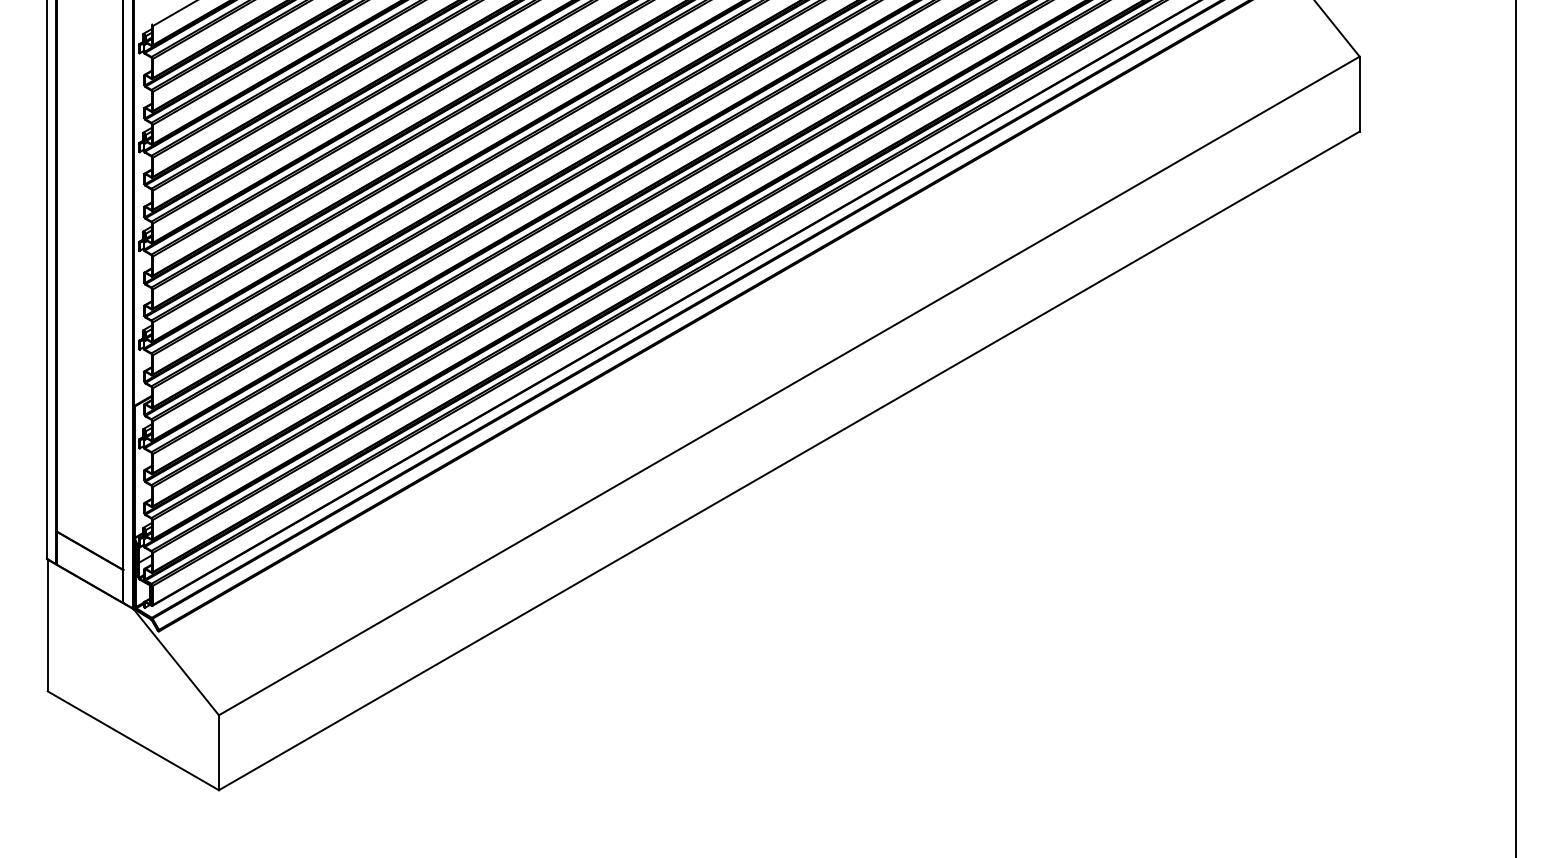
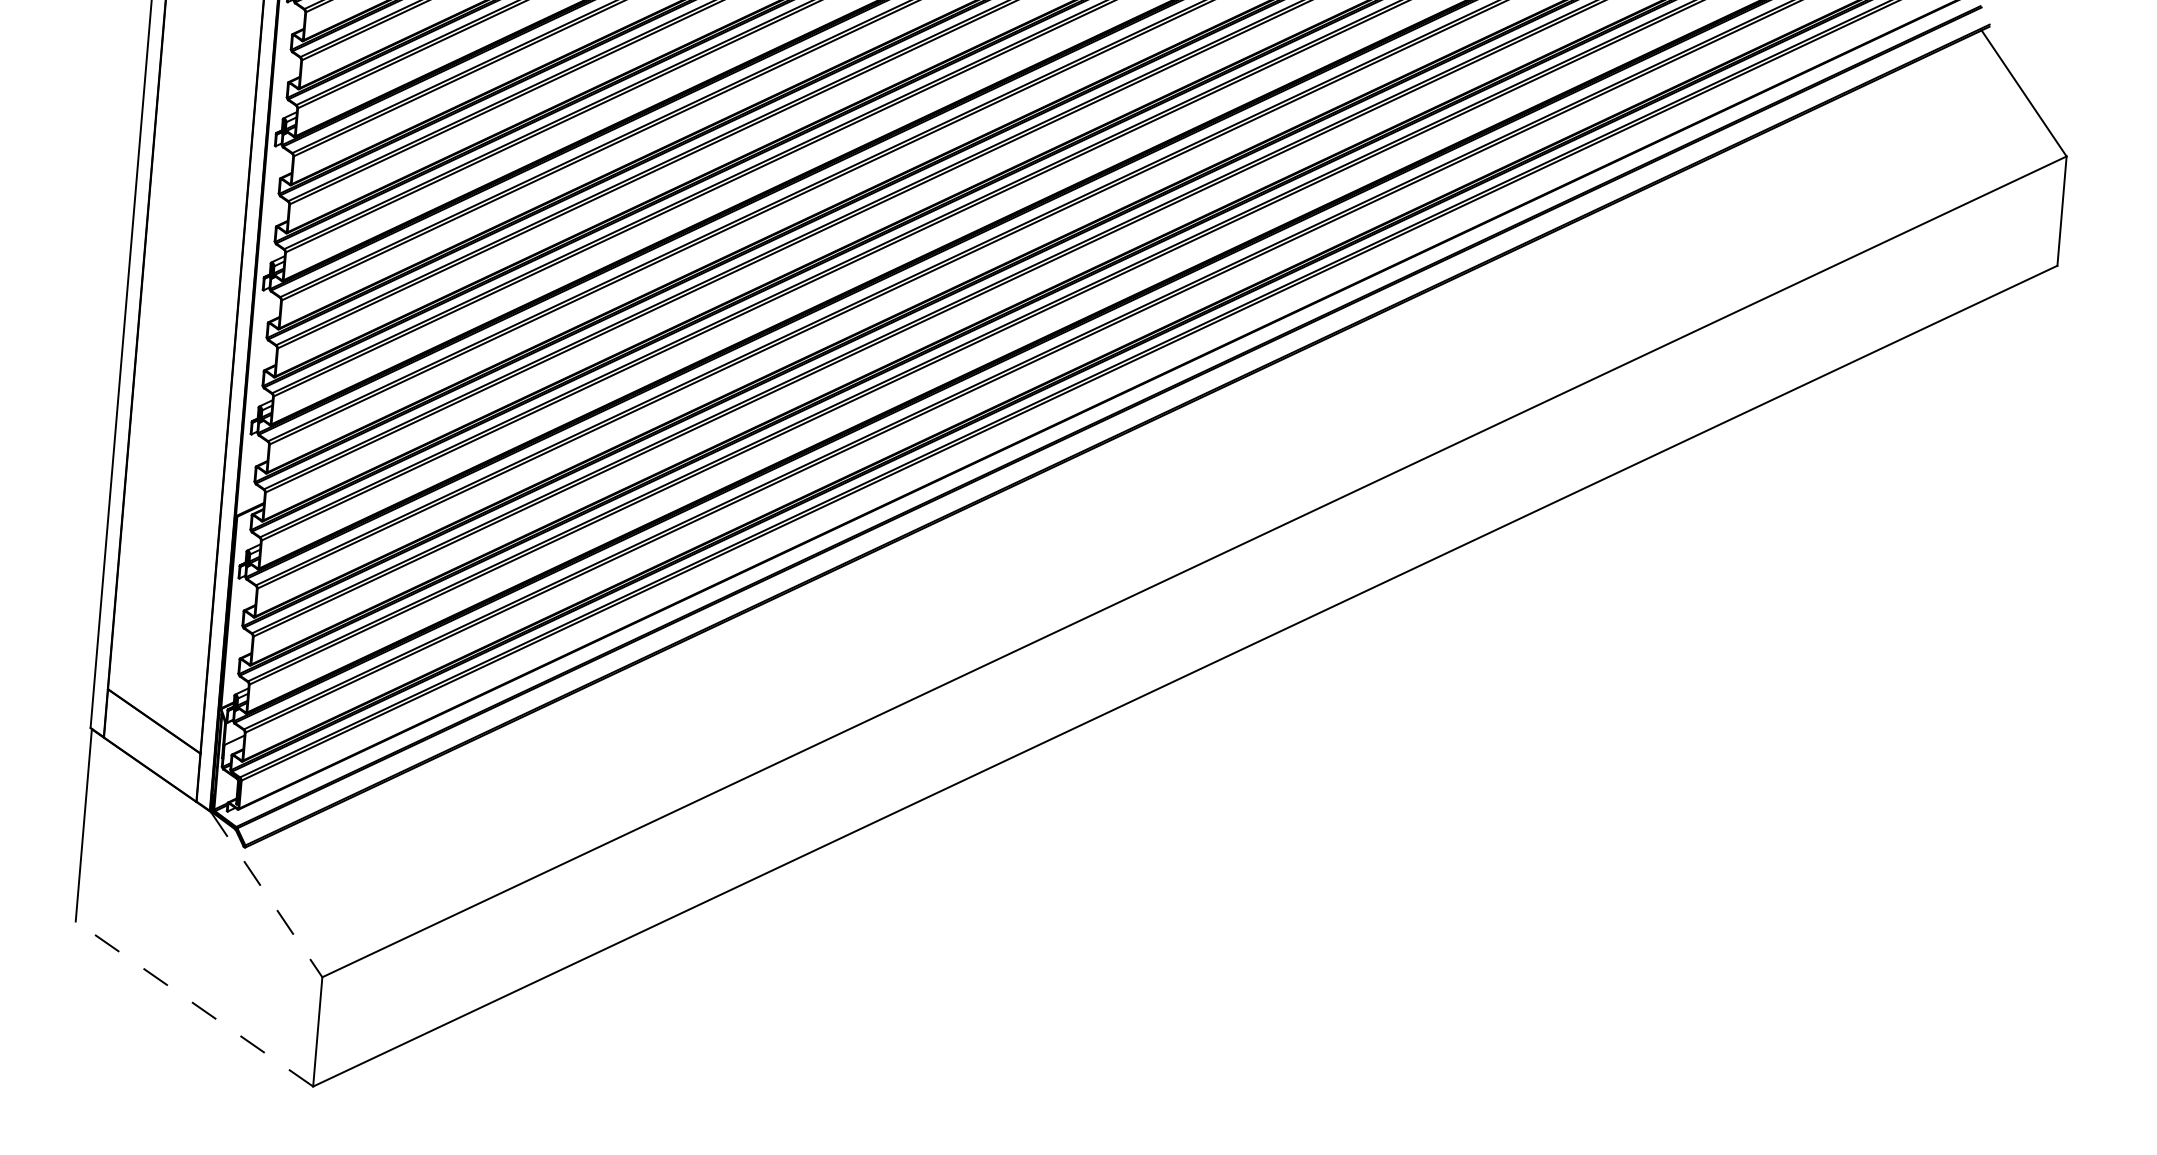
line: (176, 662) -> (266, 895), solid -> dashed
line: (133, 740) -> (194, 1003), solid -> dashed

